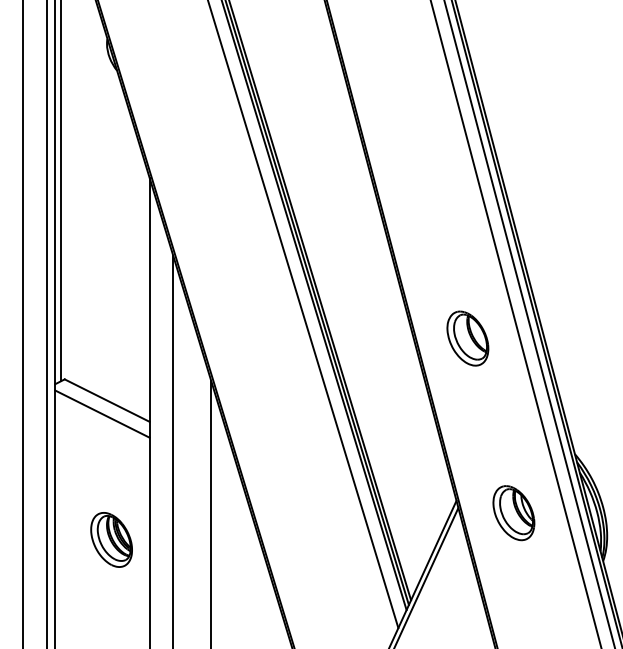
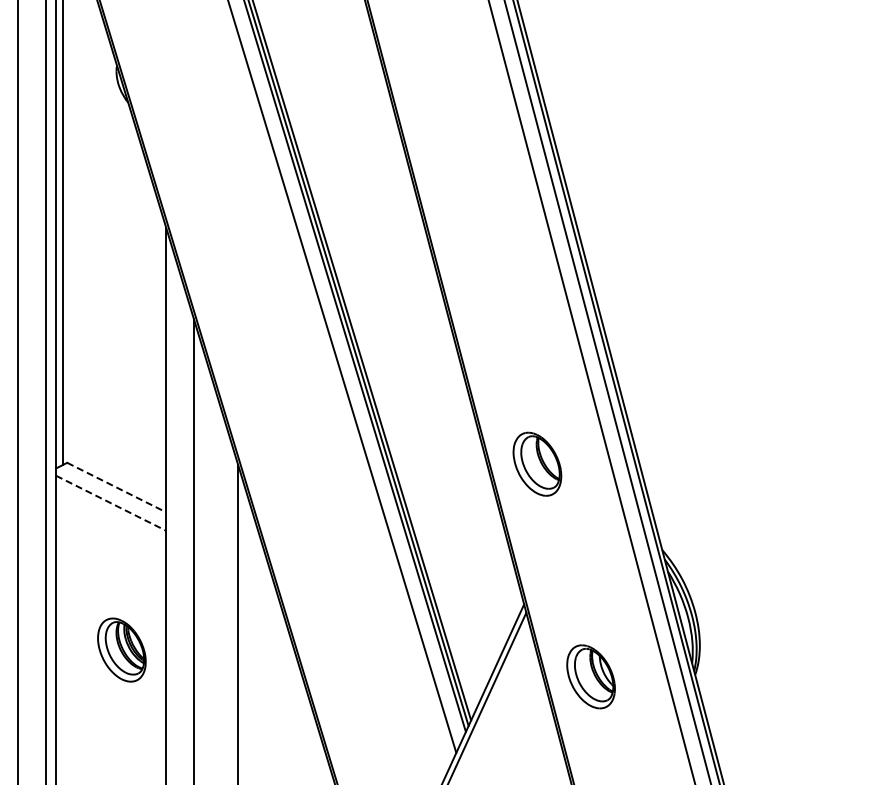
part: (467, 337) -> (537, 463), moved
line: (107, 400) -> (117, 487), solid -> dashed
line: (102, 414) -> (111, 503), solid -> dashed
part: (513, 512) -> (590, 676), moved

